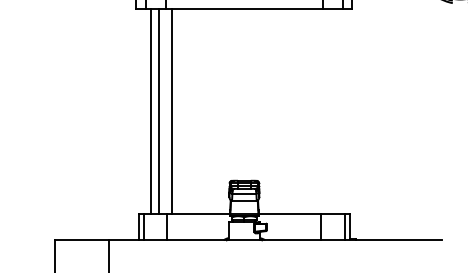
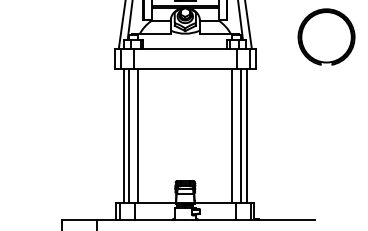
line: (316, 111) -> (232, 135), added
line: (330, 111) -> (241, 135), added
line: (337, 111) -> (246, 135), added

